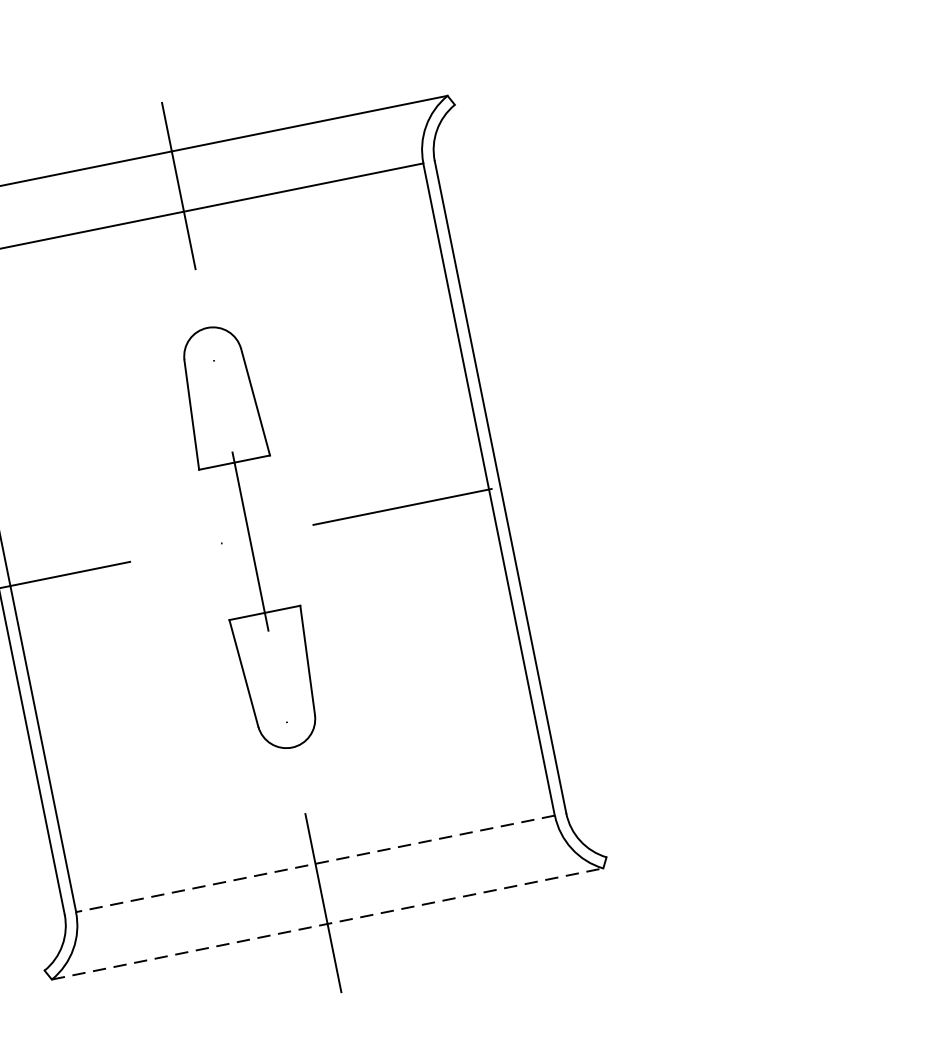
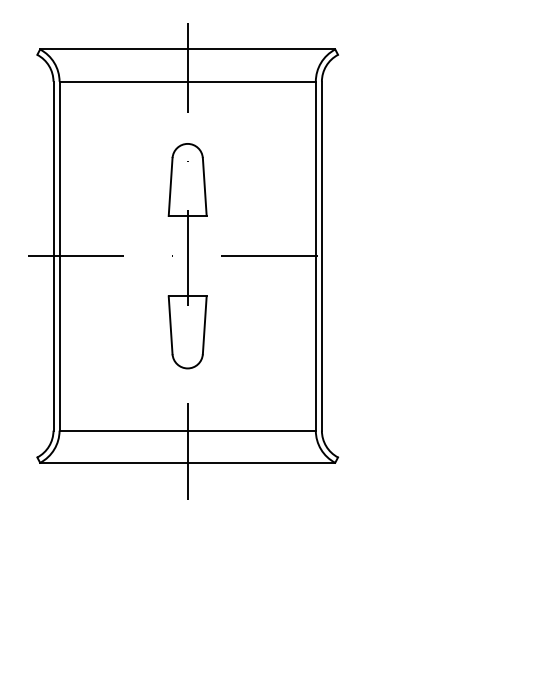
line: (315, 863) -> (187, 430), dashed -> solid
line: (327, 923) -> (187, 462), dashed -> solid

